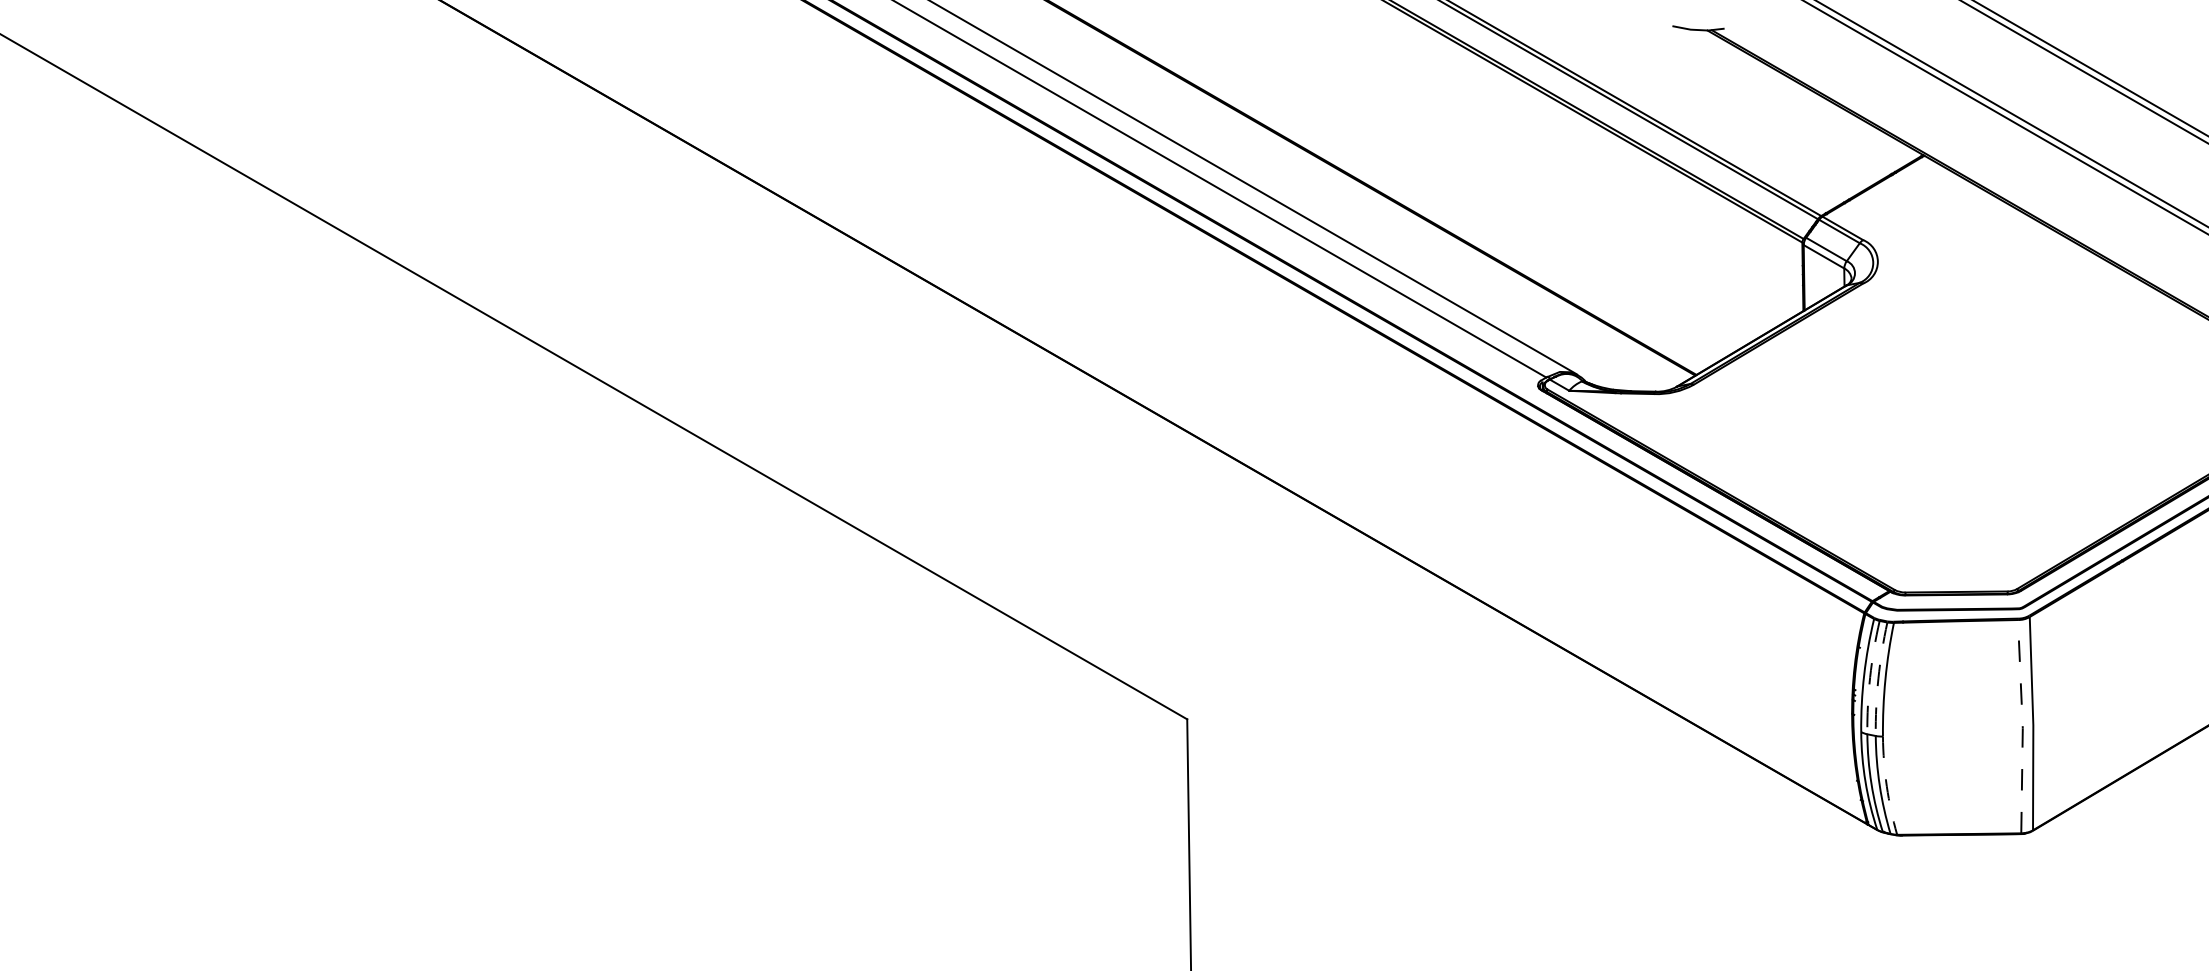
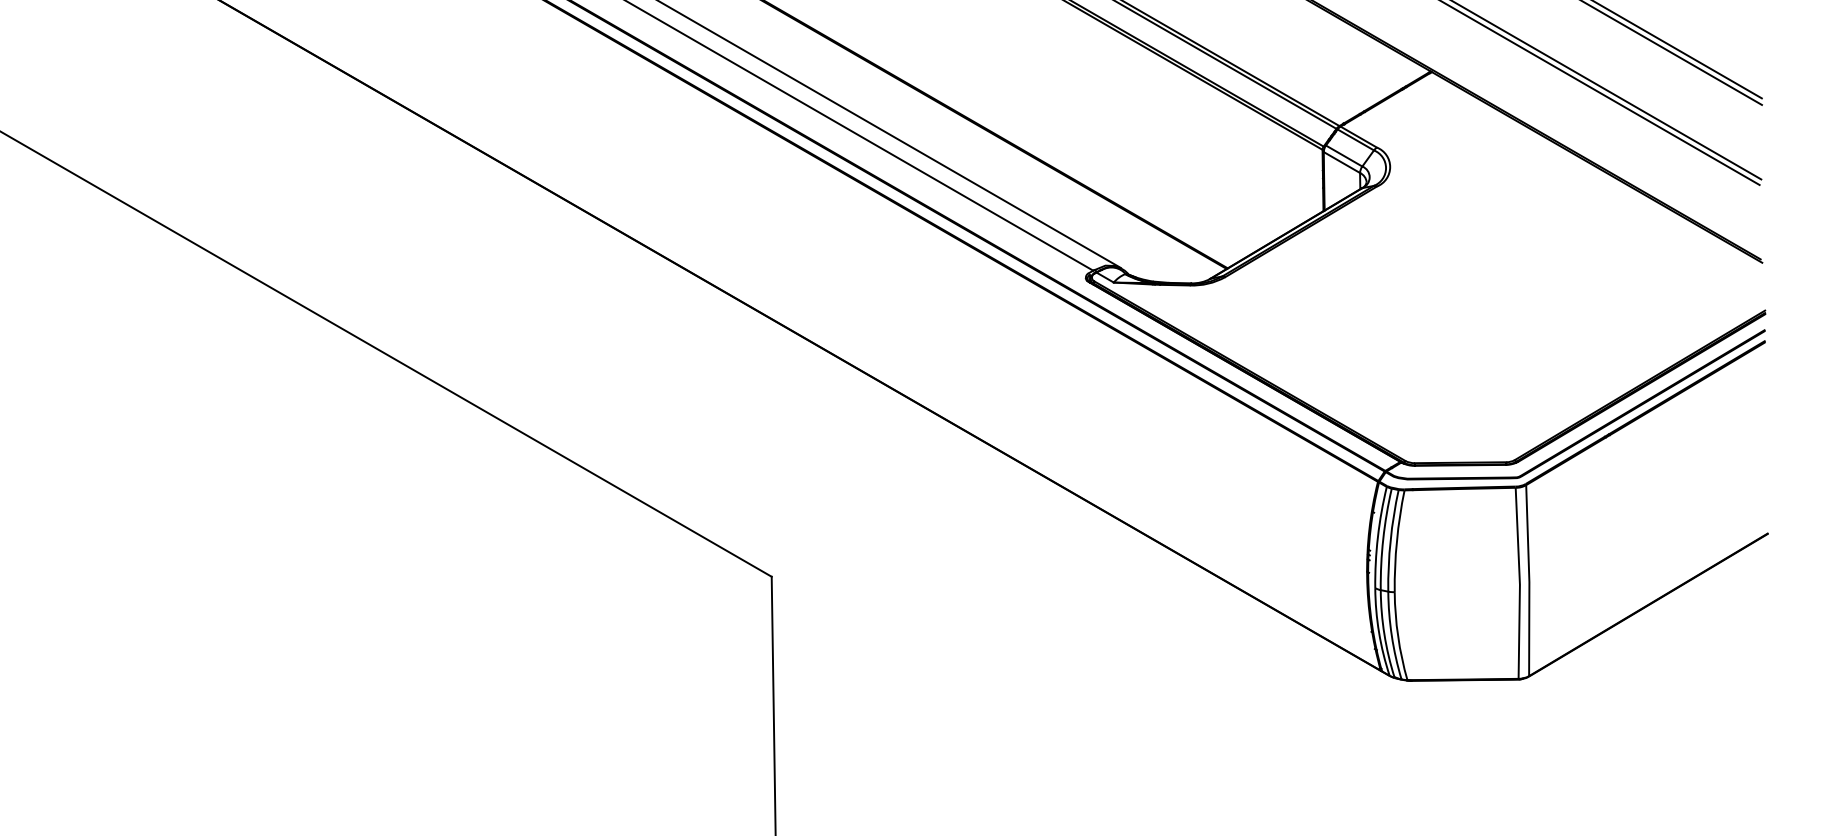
arc: (1870, 677) -> (1383, 539), dashed -> solid
arc: (1878, 678) -> (1390, 540), dashed -> solid
line: (2022, 727) -> (1519, 584), dashed -> solid
arc: (1886, 786) -> (1397, 636), dashed -> solid

